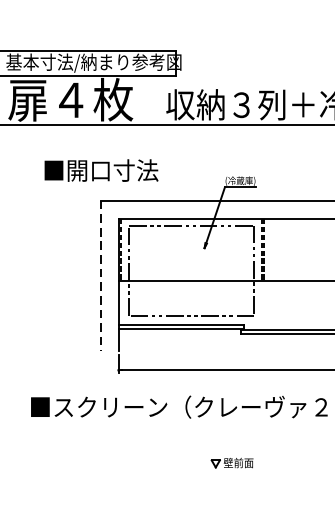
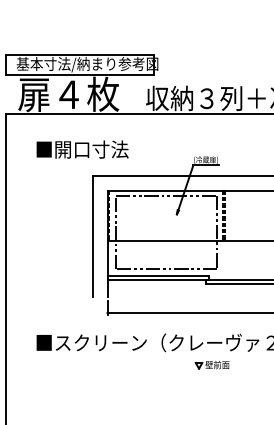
text: (101, 170) -> (82, 149), moved
line: (100, 275) -> (92, 236), dashed -> solid
part: (231, 463) -> (211, 365), moved

